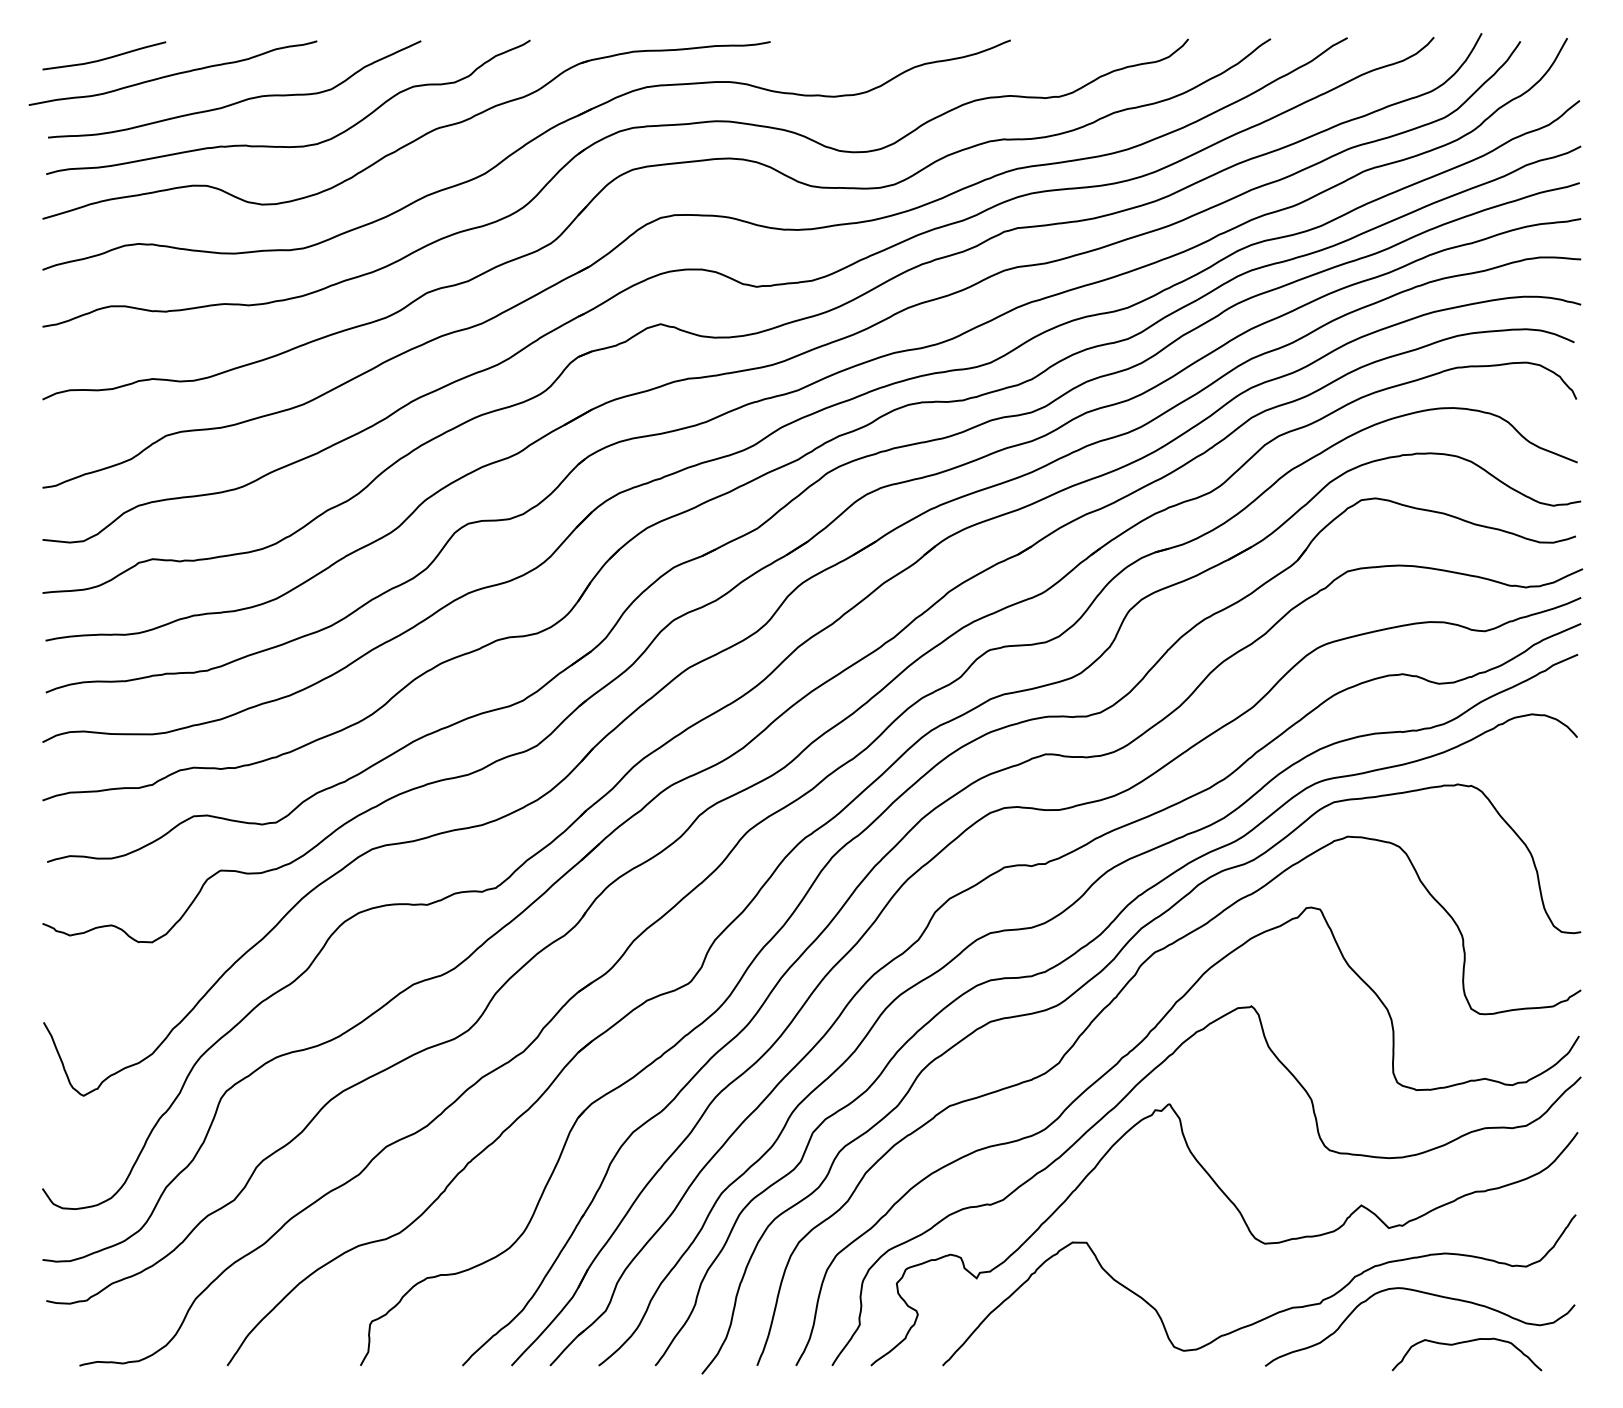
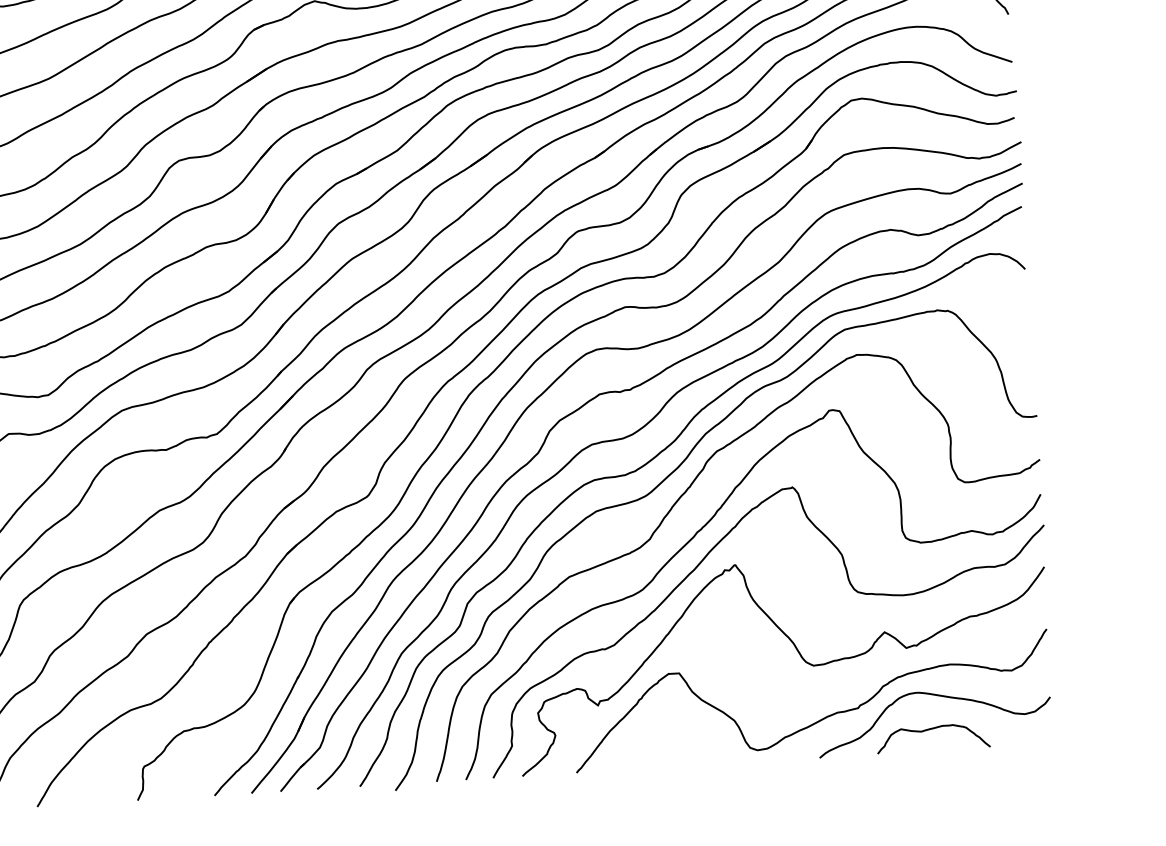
curve: (1463, 1343) -> (930, 730), moved

